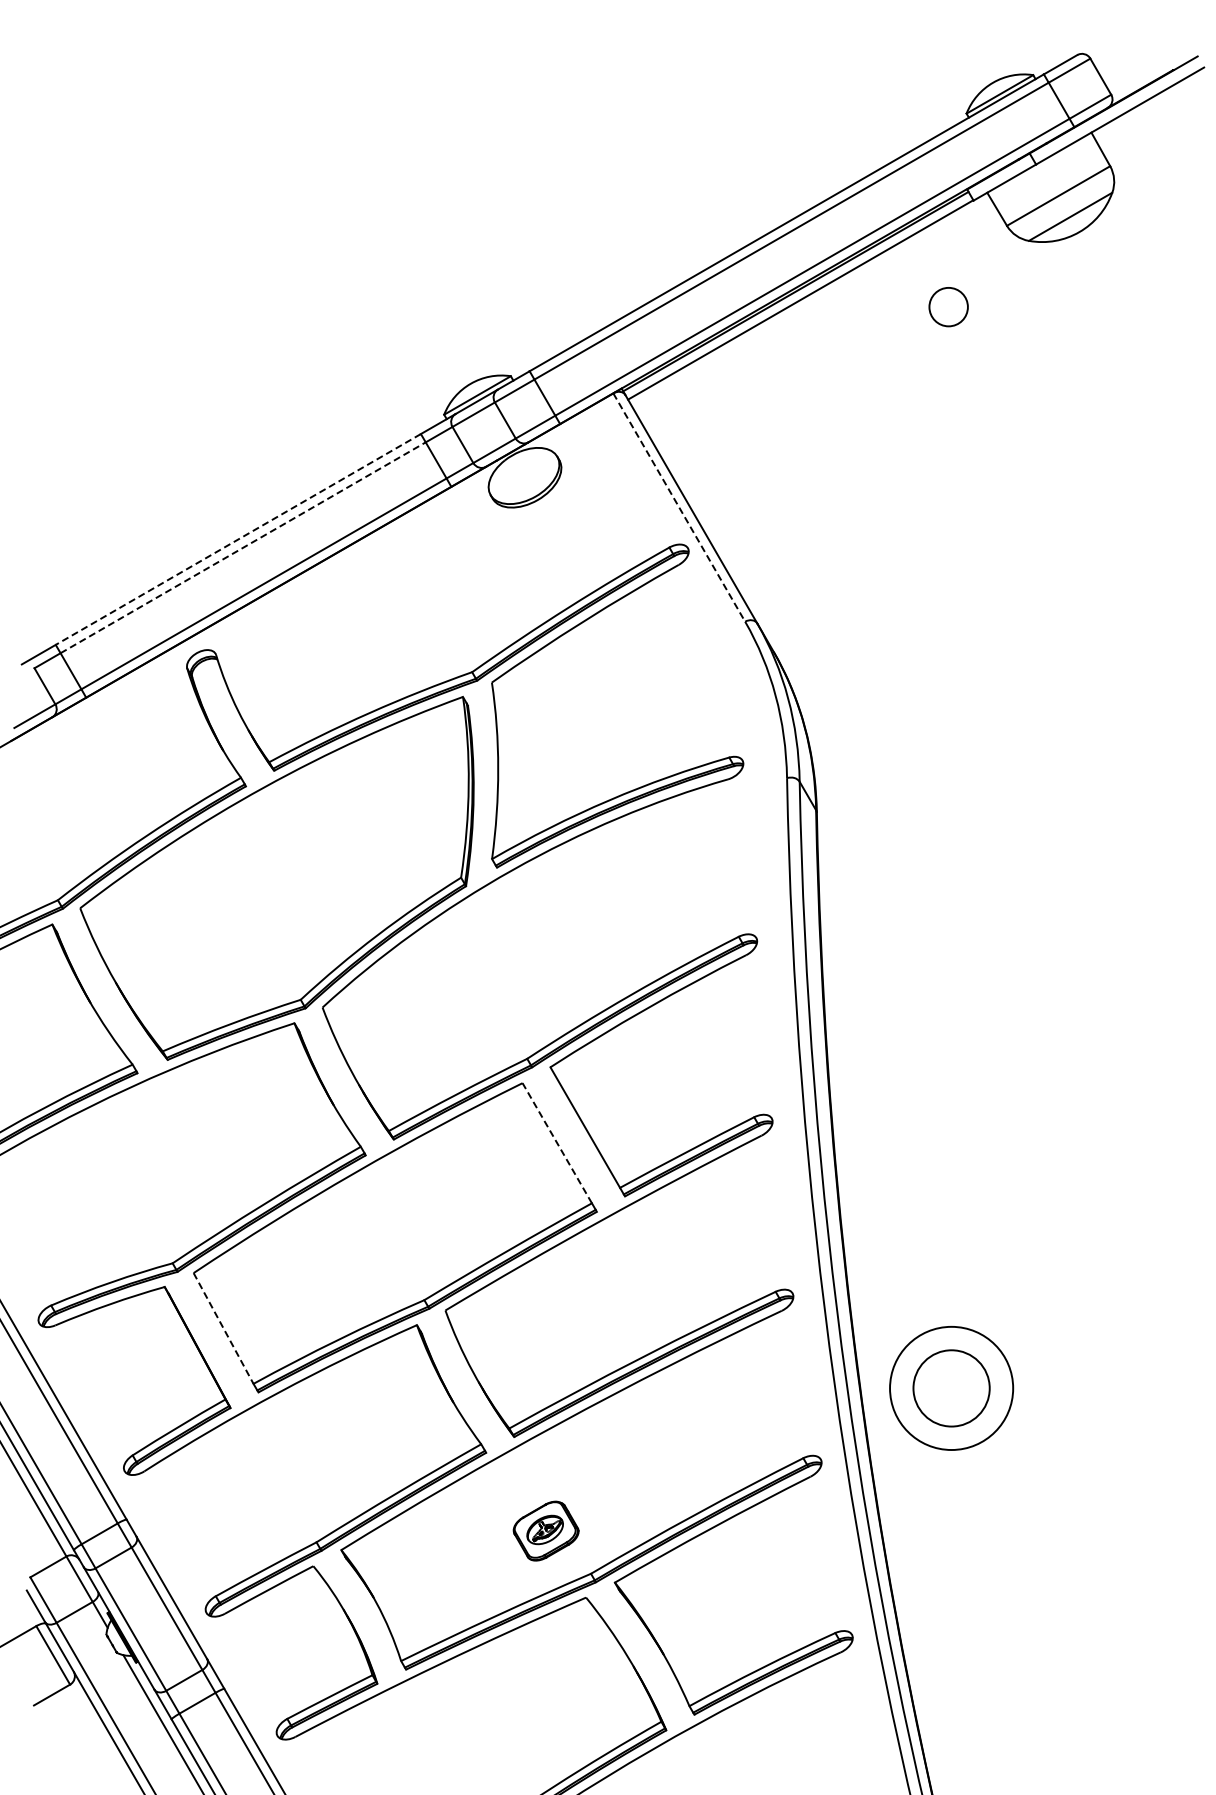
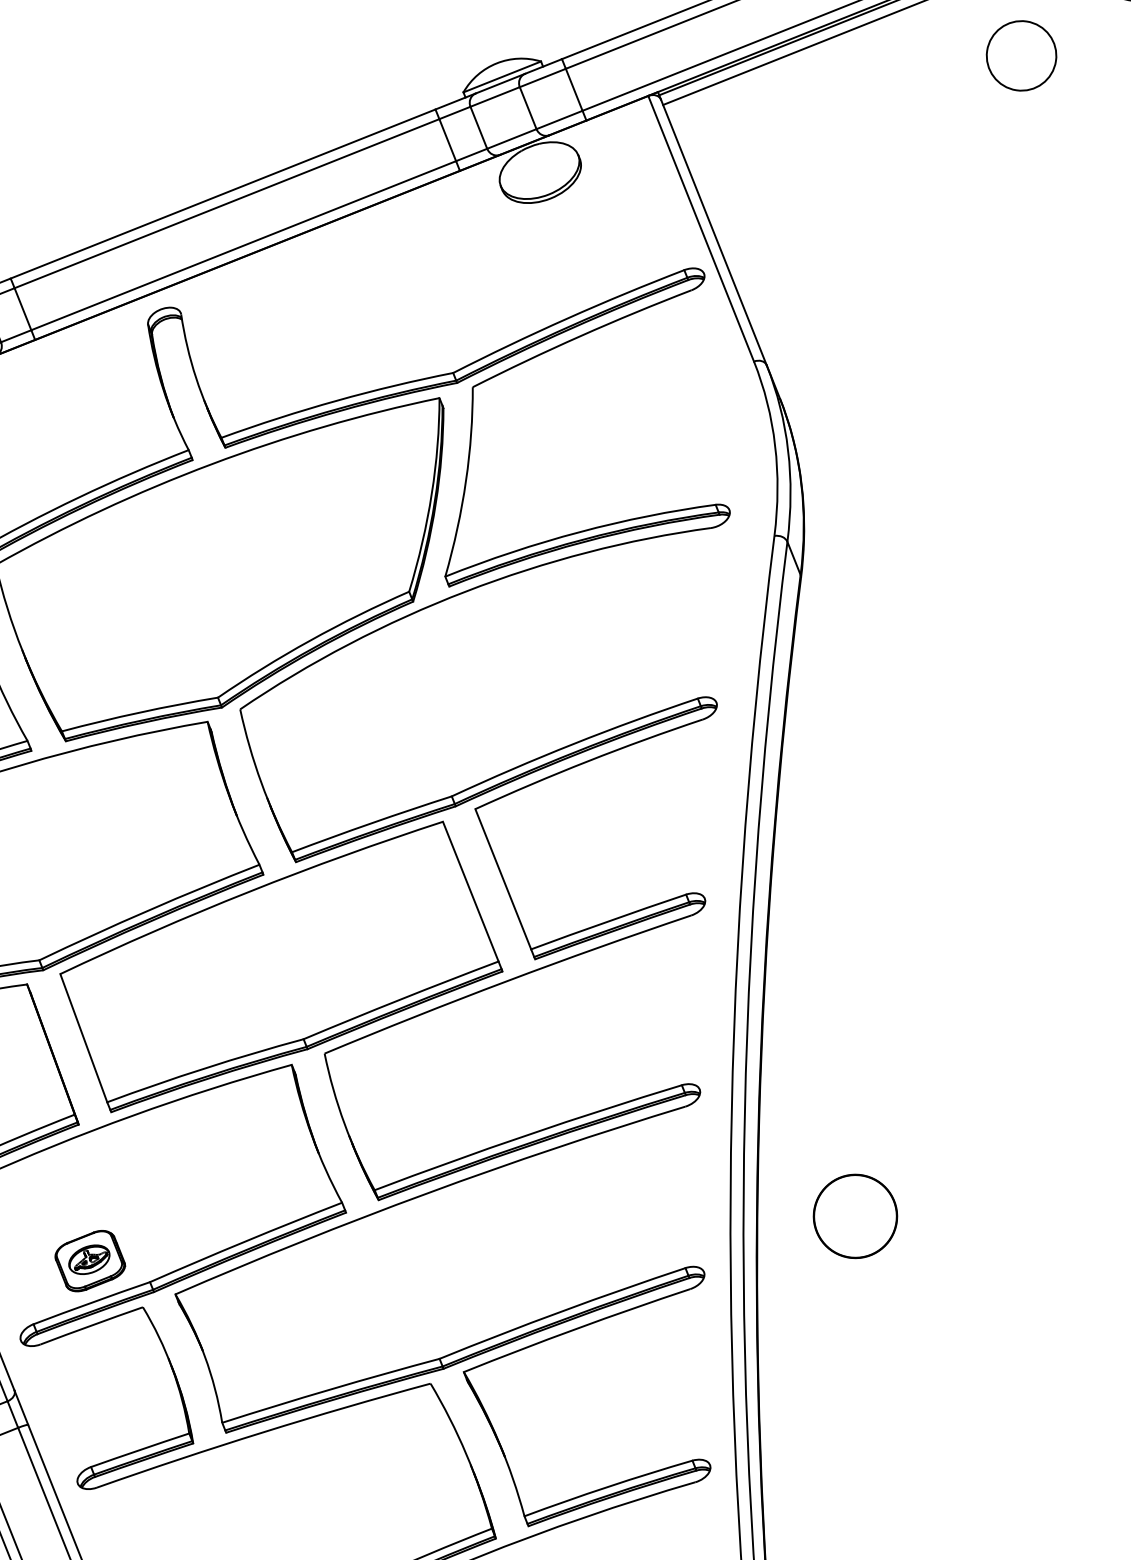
circle: (948, 307) -> (1021, 56), size x1.67
line: (679, 507) -> (701, 228), dashed -> solid
line: (238, 539) -> (223, 194), dashed -> solid
line: (243, 547) -> (227, 203), dashed -> solid
line: (557, 1142) -> (471, 890), dashed -> solid
line: (223, 1328) -> (83, 1038), dashed -> solid
circle: (951, 1387) -> (855, 1215), size x0.62
part: (545, 1530) -> (89, 1260), moved

